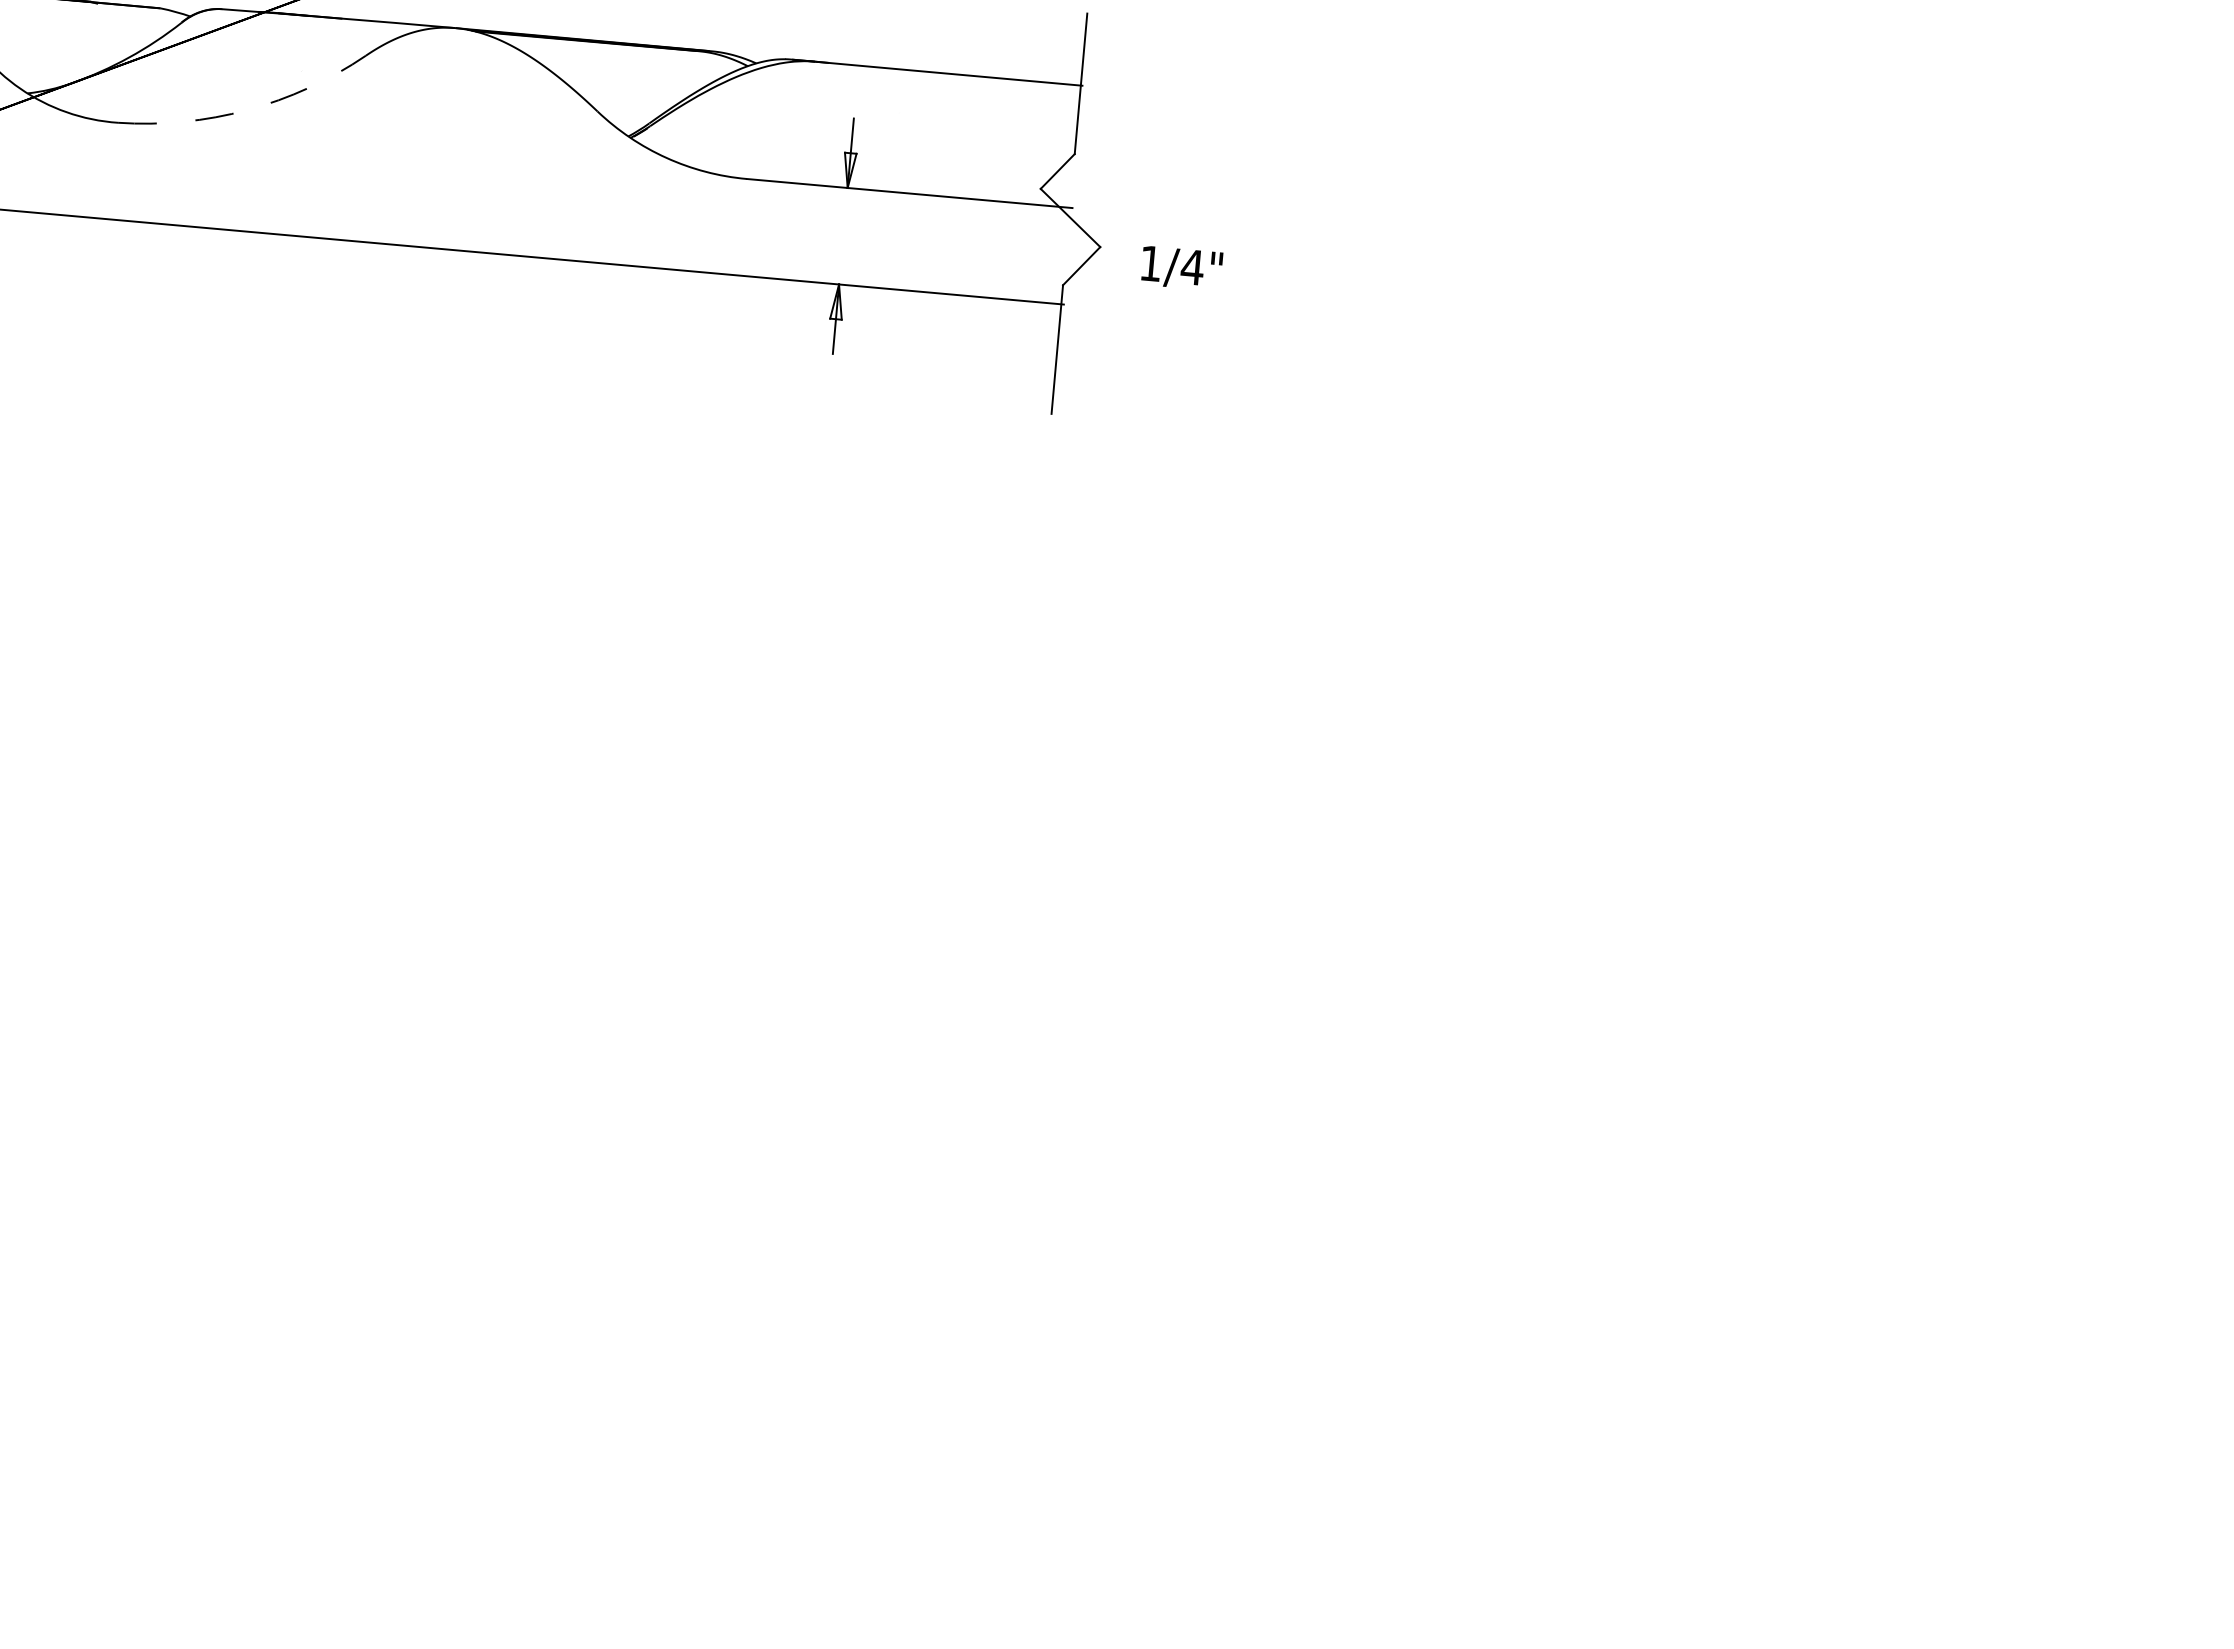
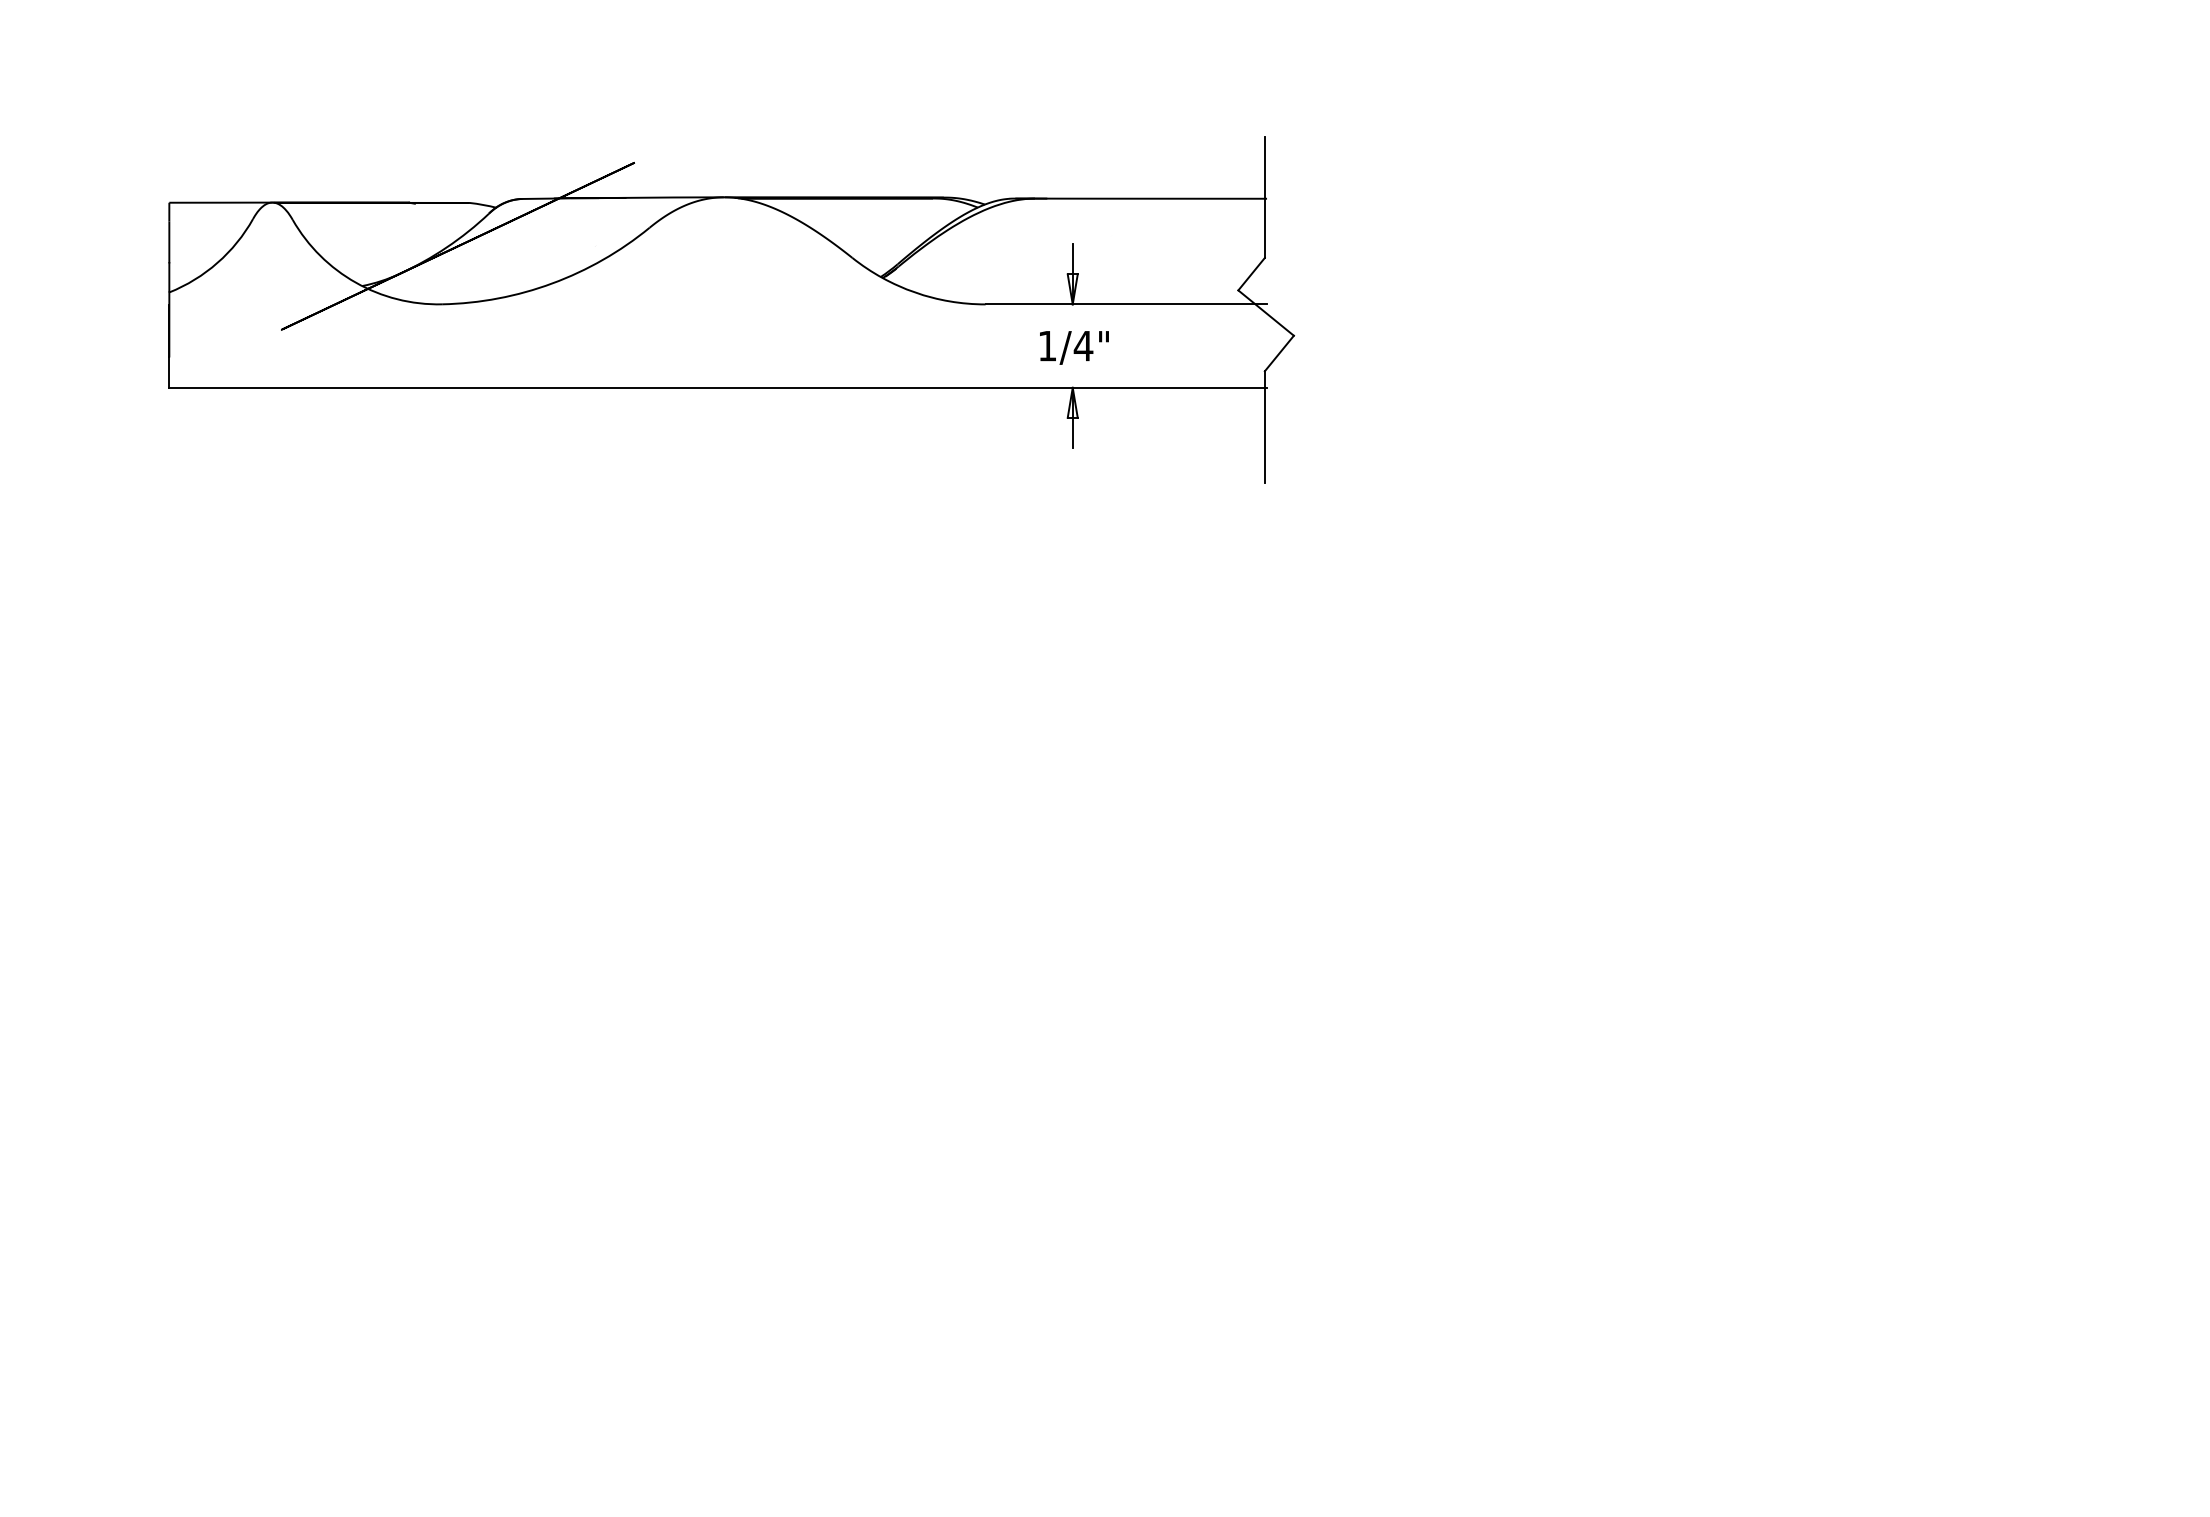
arc: (247, 110) -> (552, 283), dashed -> solid
text: (1181, 268) -> (1074, 347), moved

